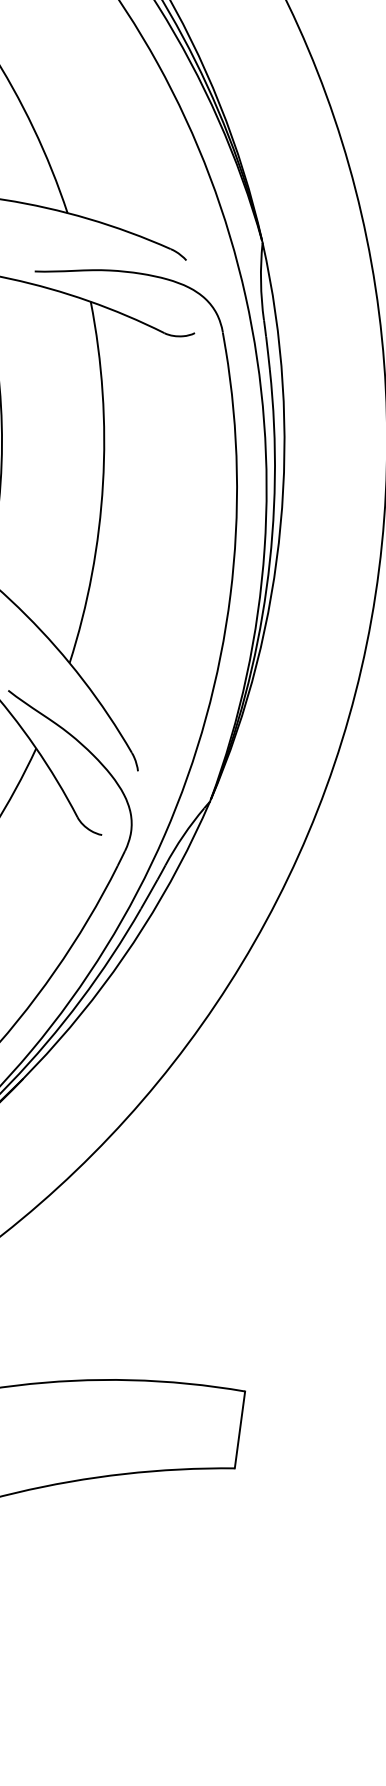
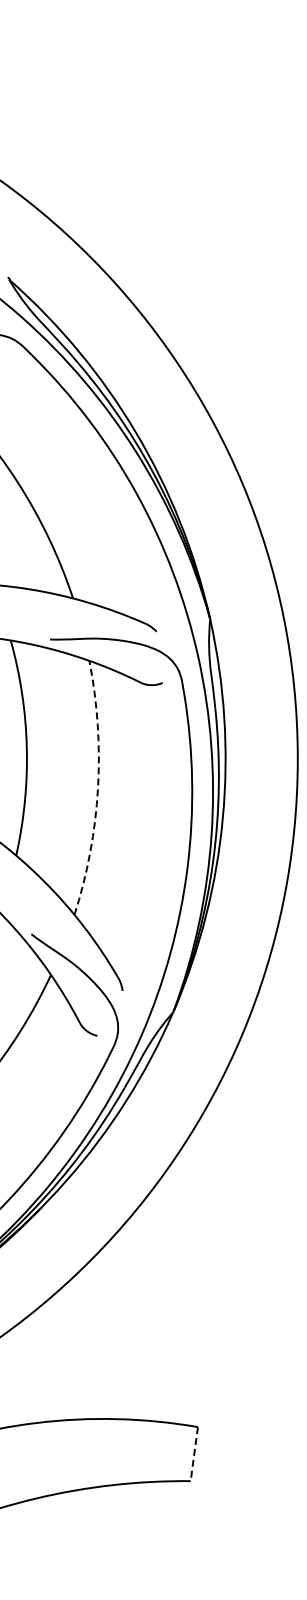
arc: (103, 483) -> (98, 788), solid -> dashed
line: (240, 1430) -> (194, 1454), solid -> dashed

